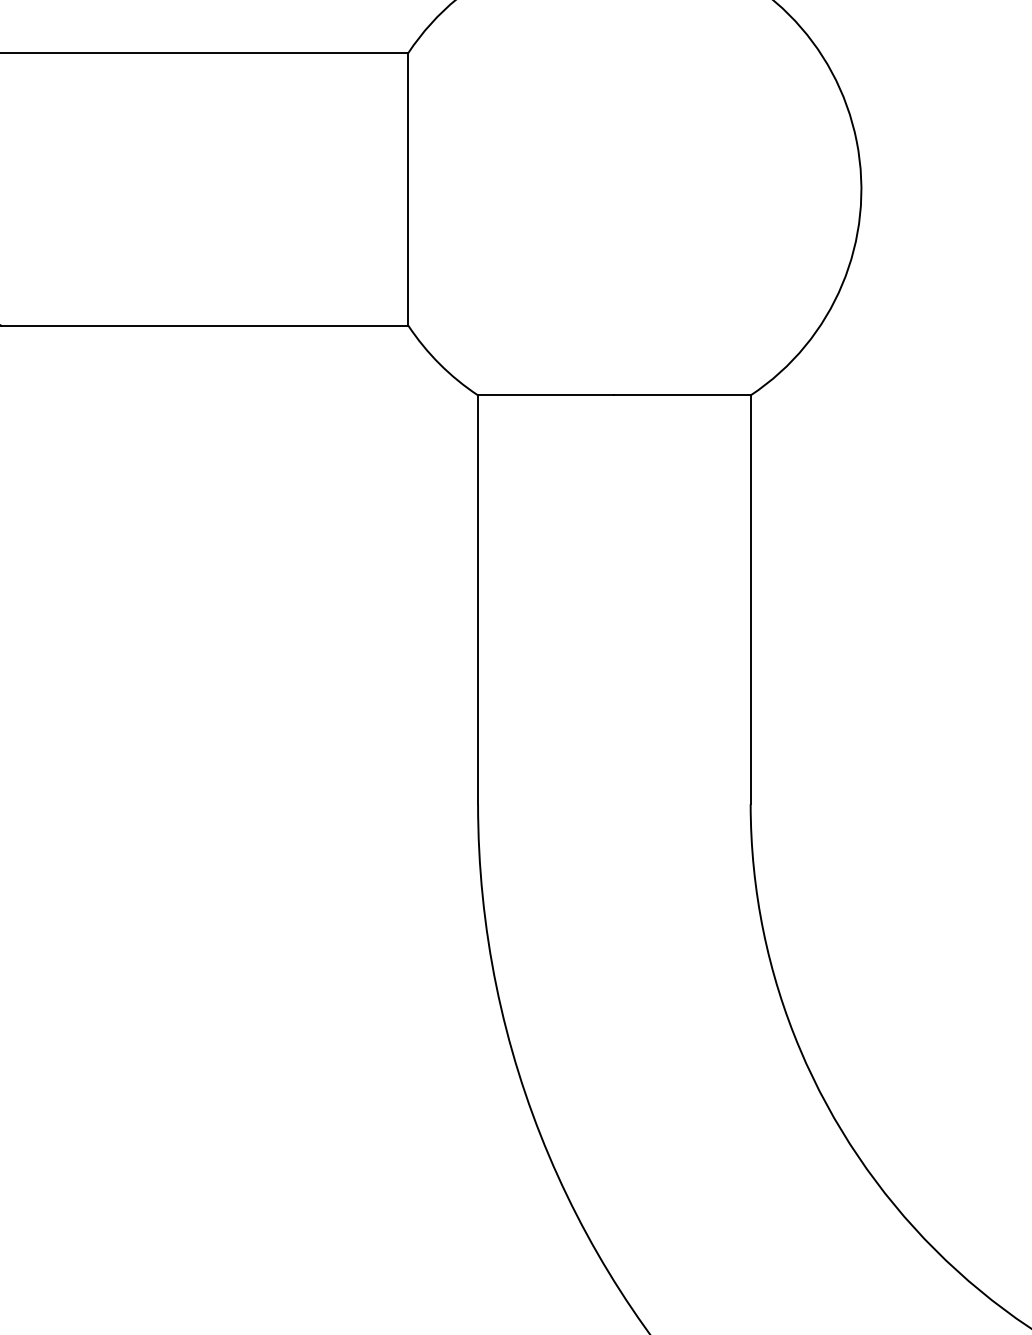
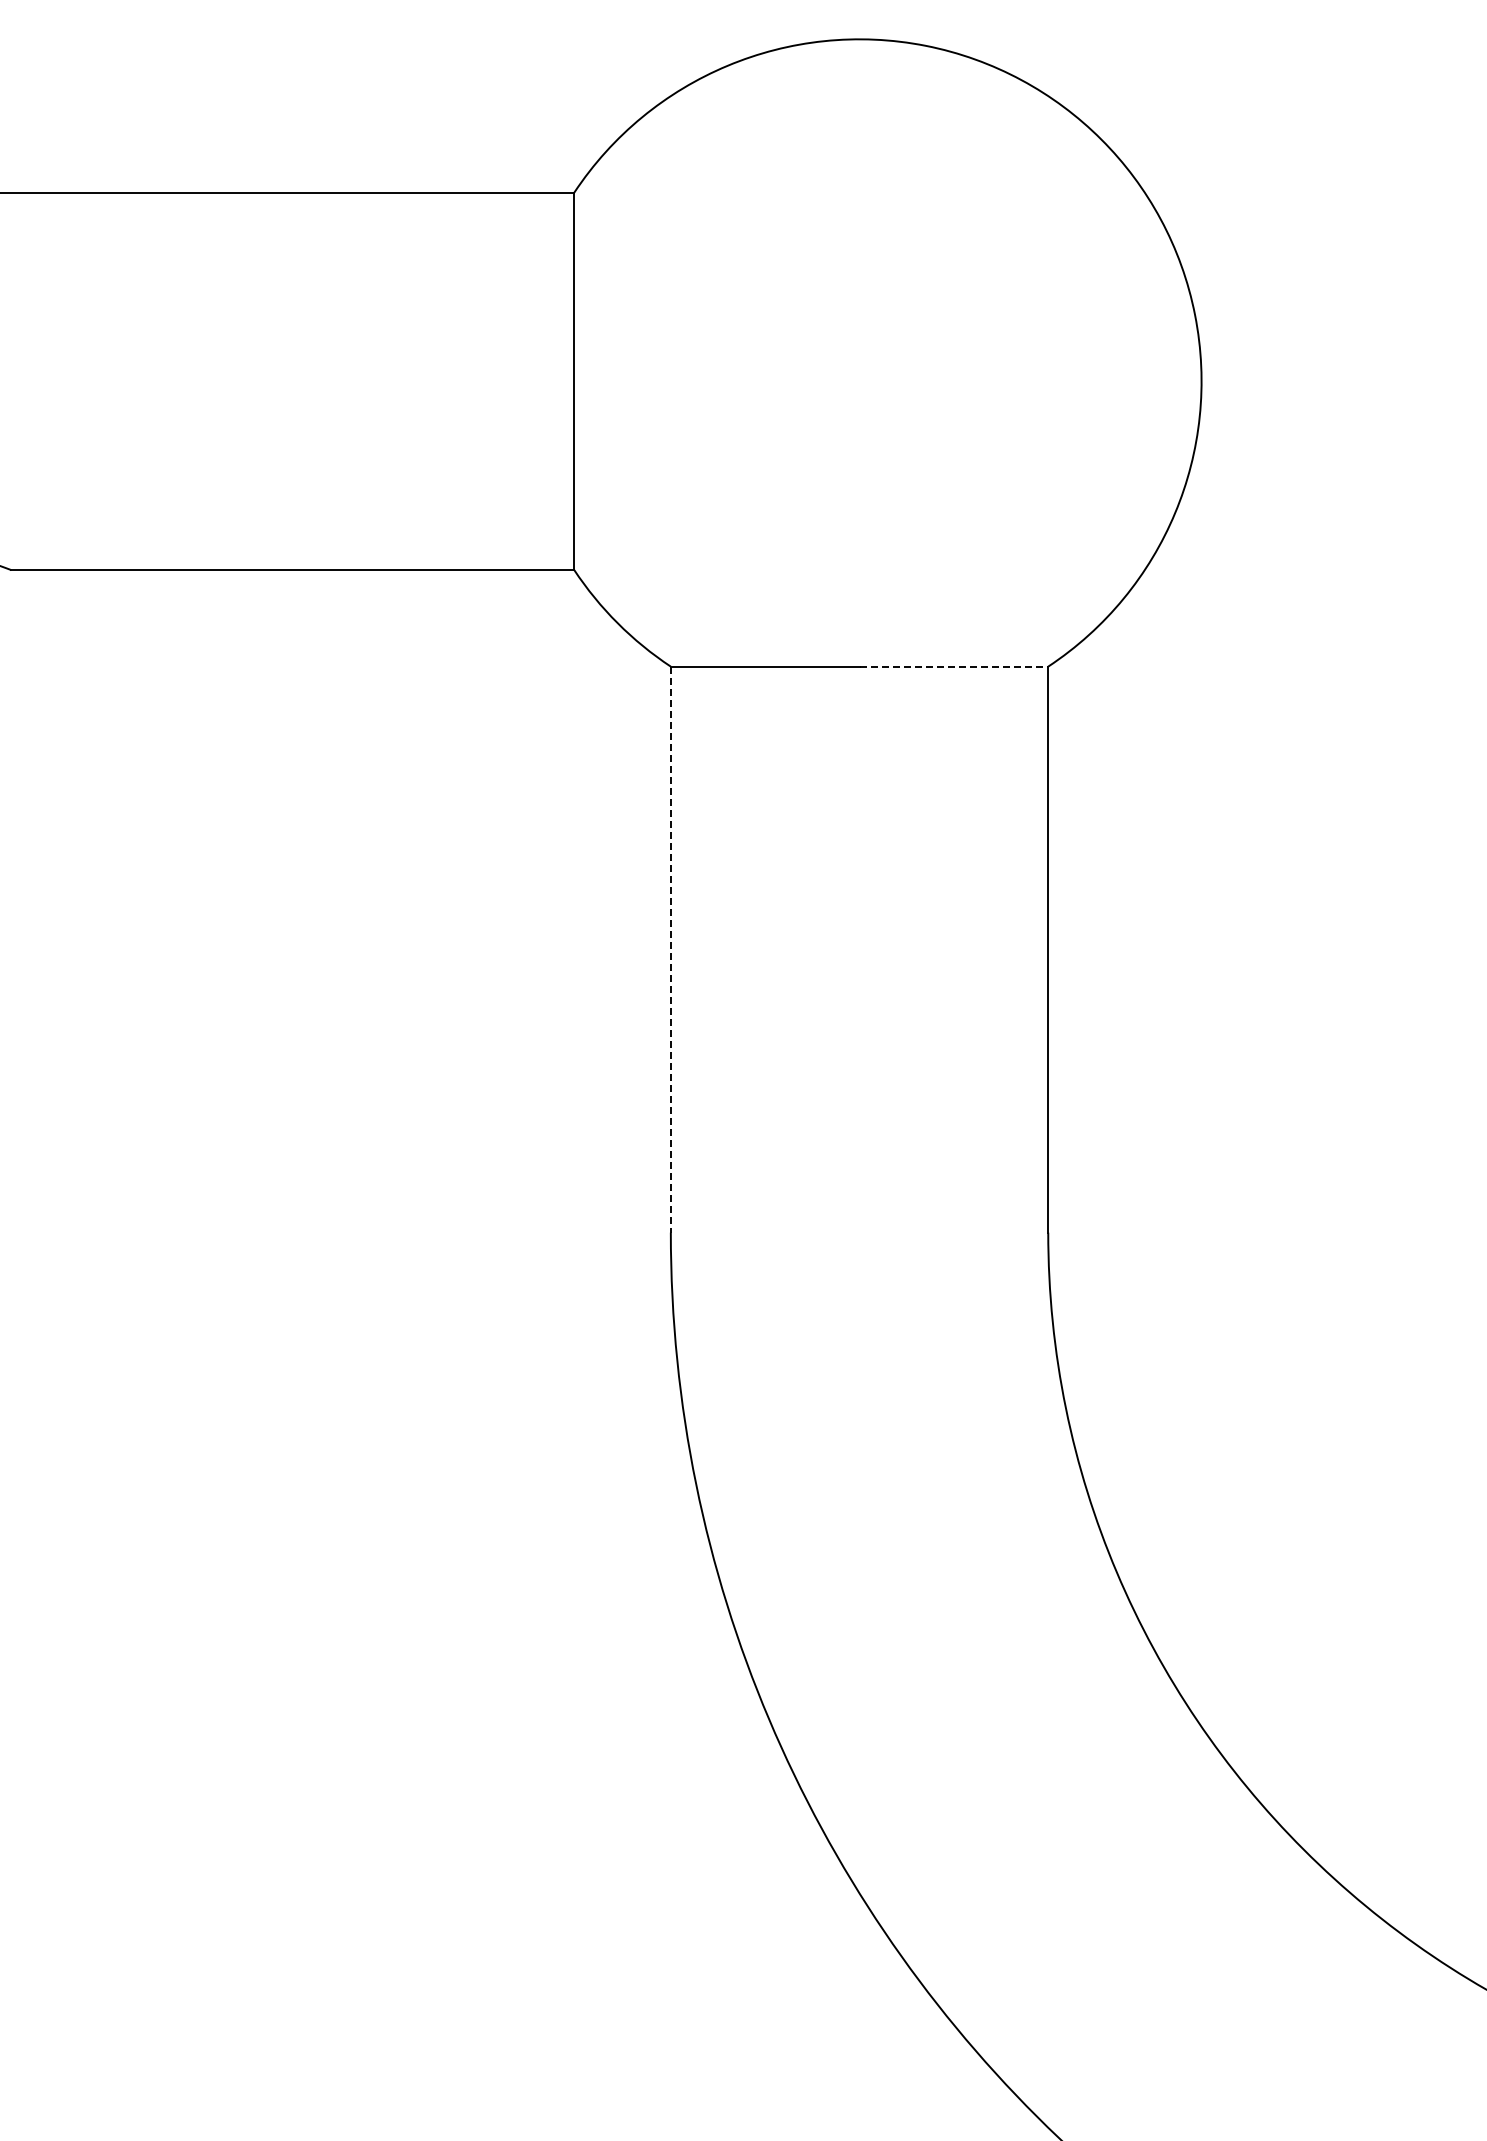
line: (682, 395) -> (954, 666), solid -> dashed
line: (477, 600) -> (670, 950), solid -> dashed

